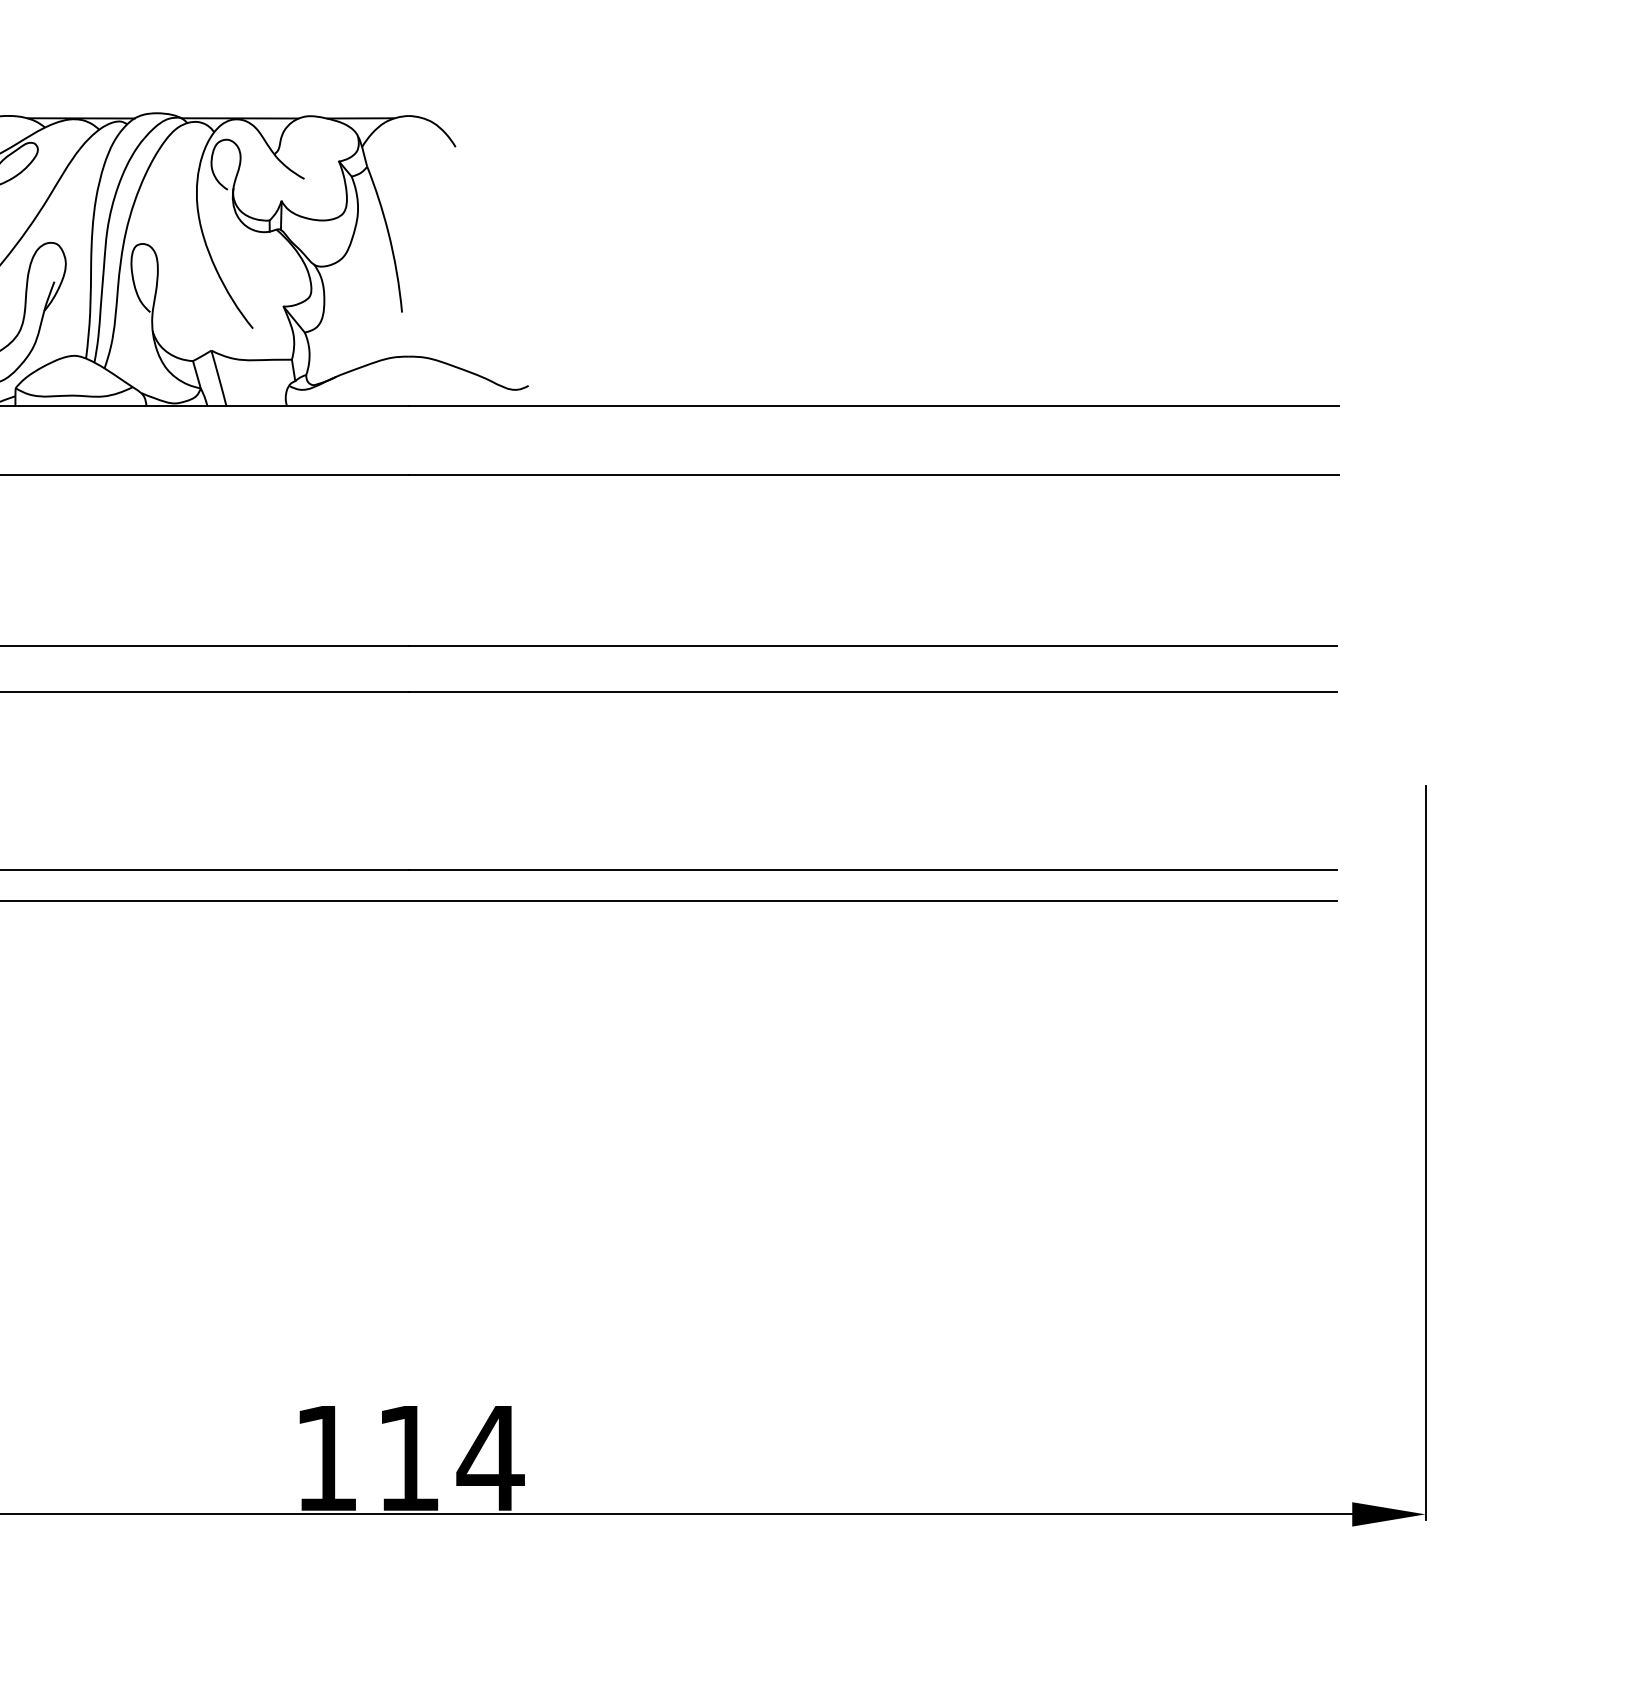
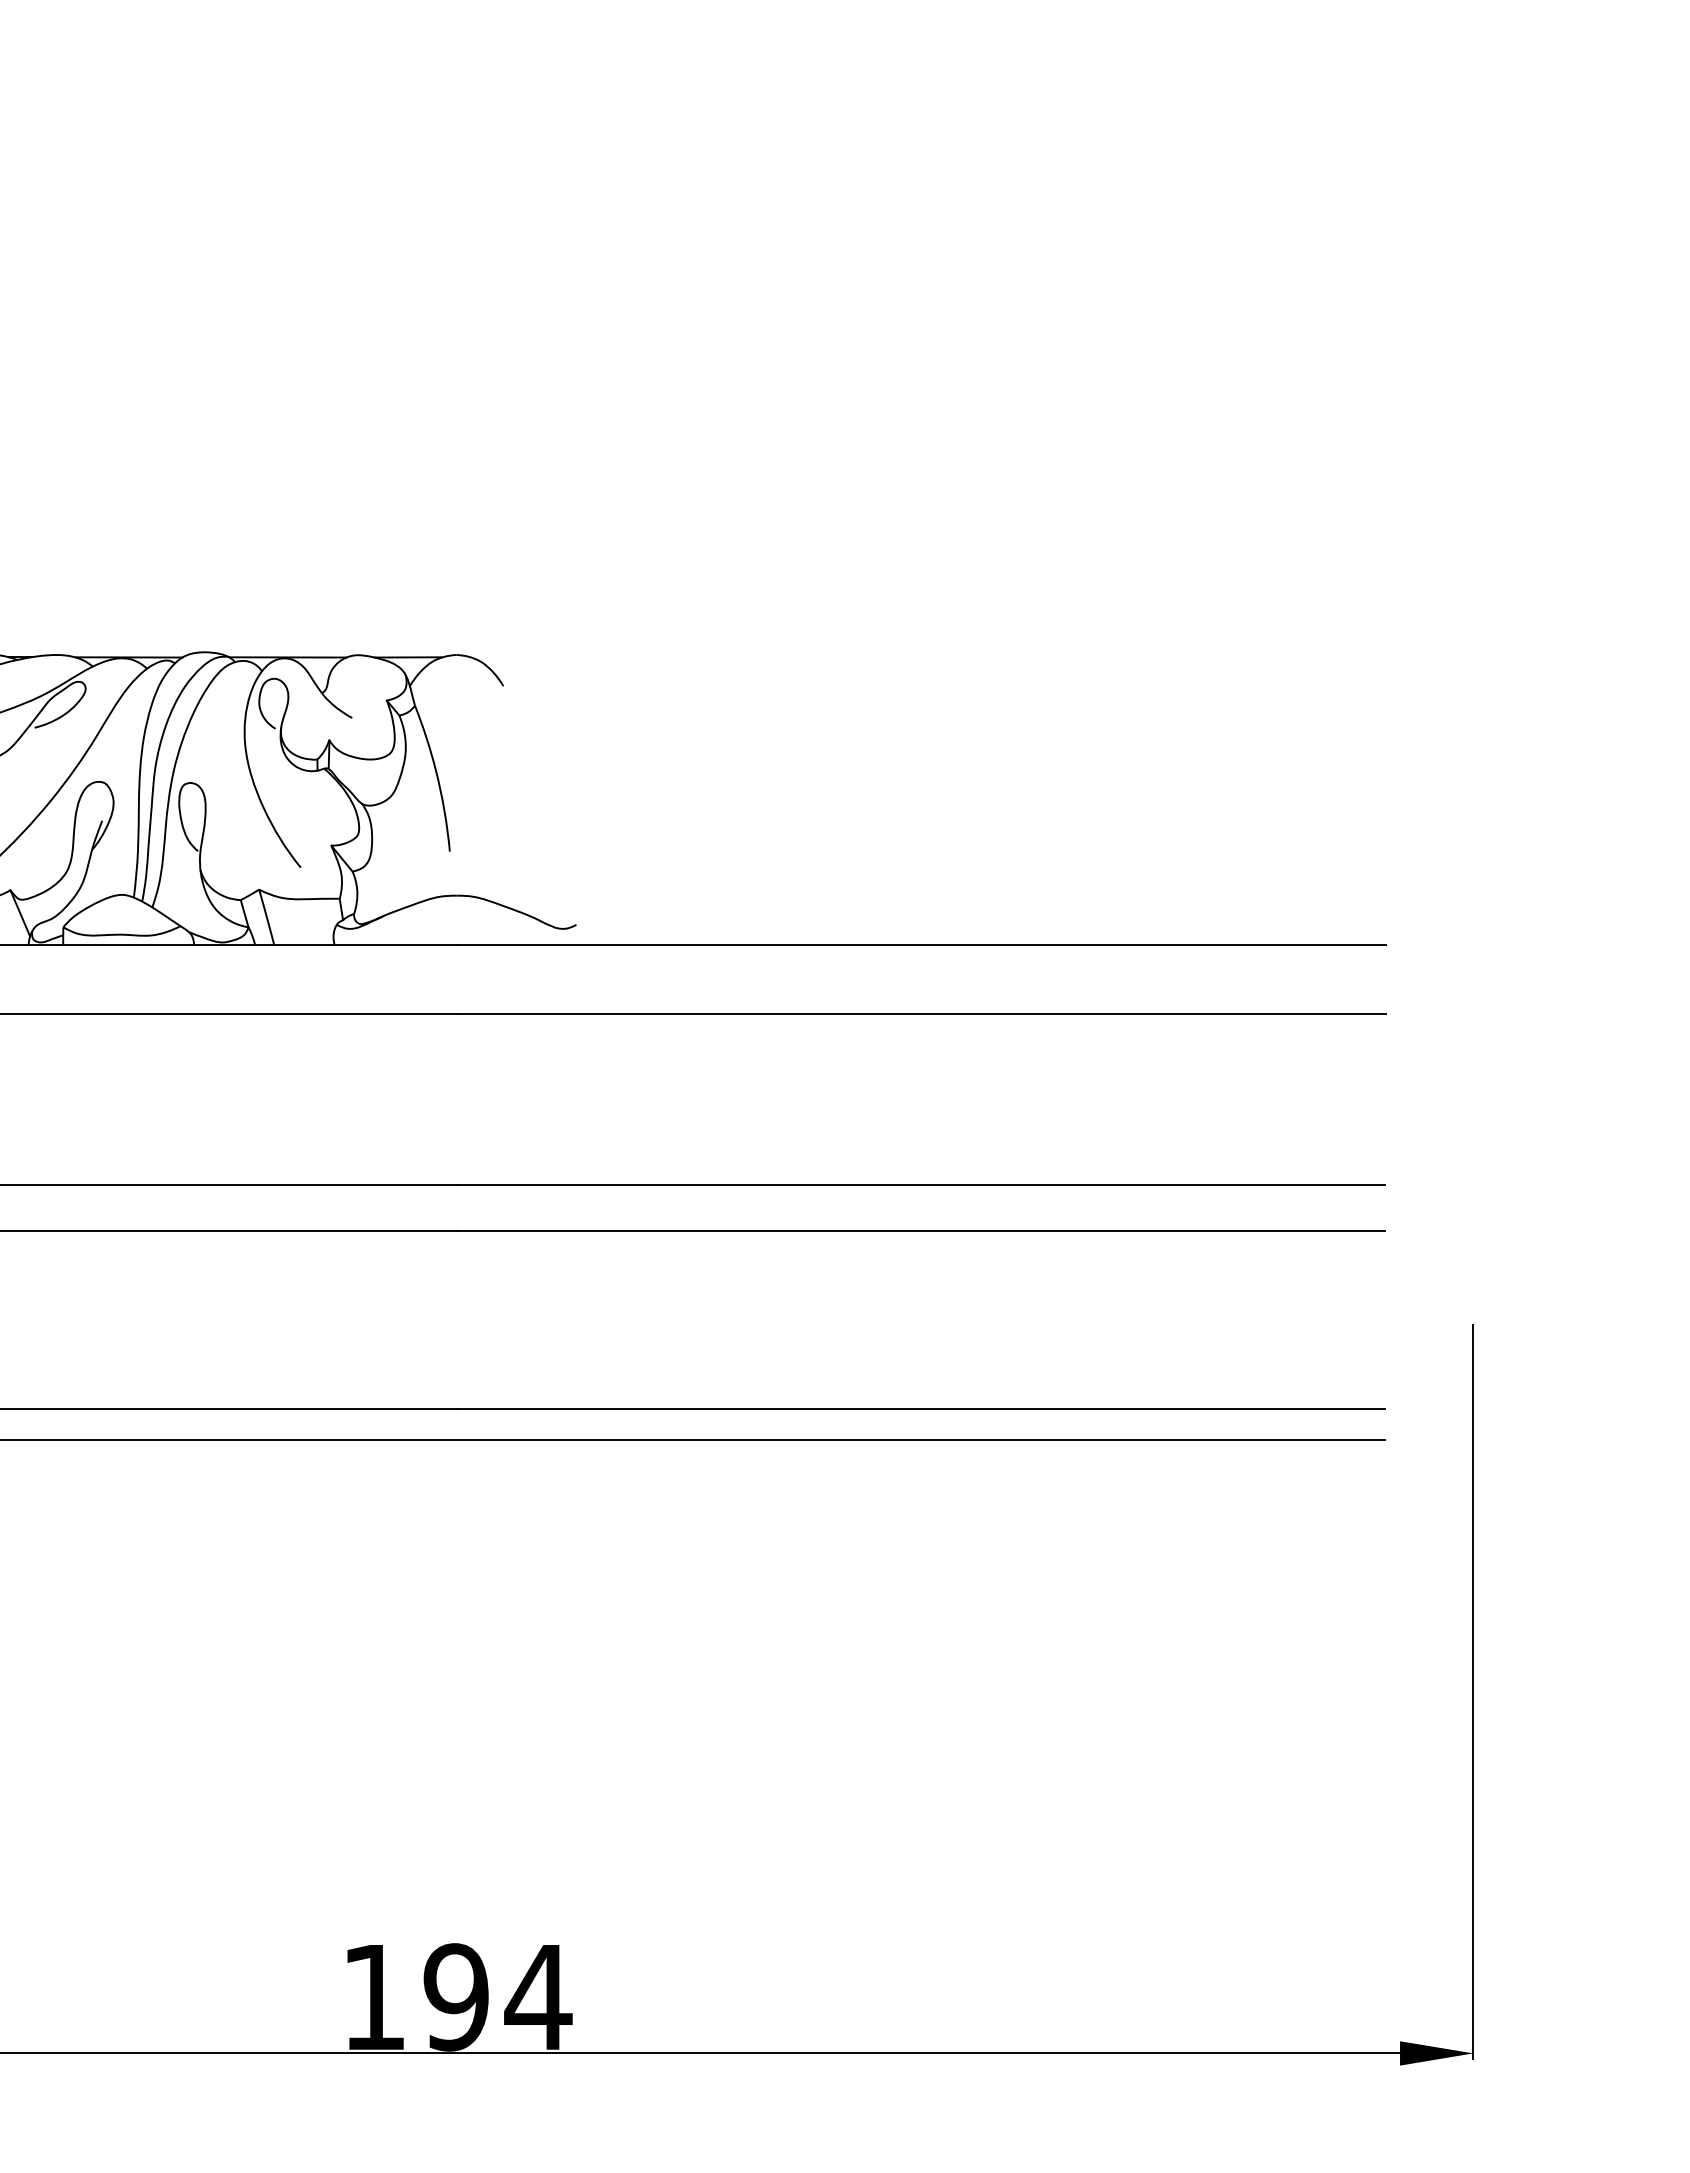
text: (407, 1458) -> (455, 1997), 114 -> 194

